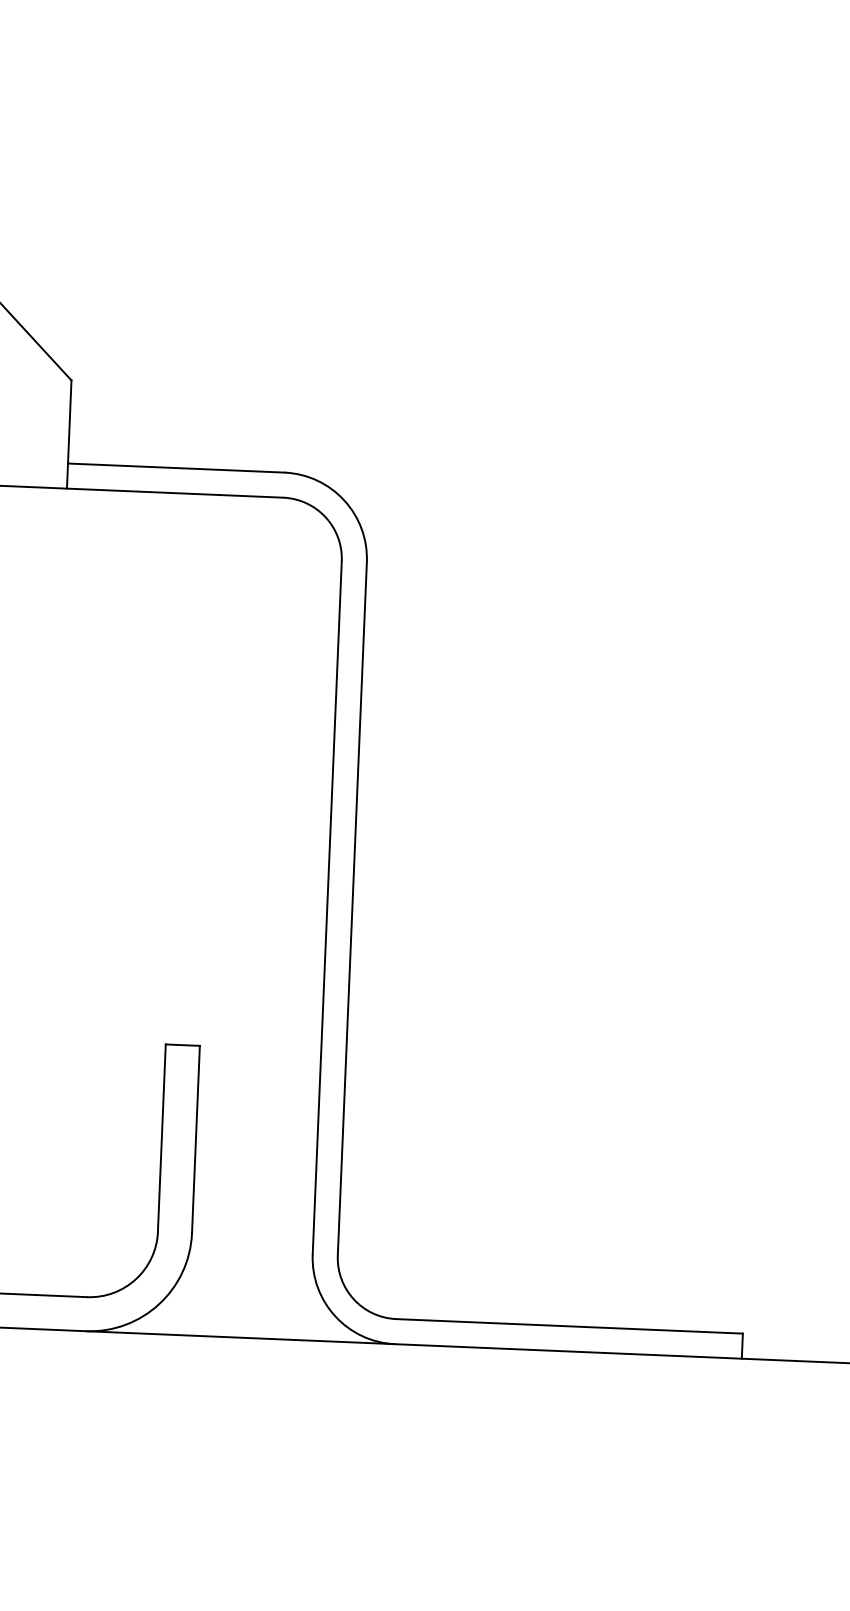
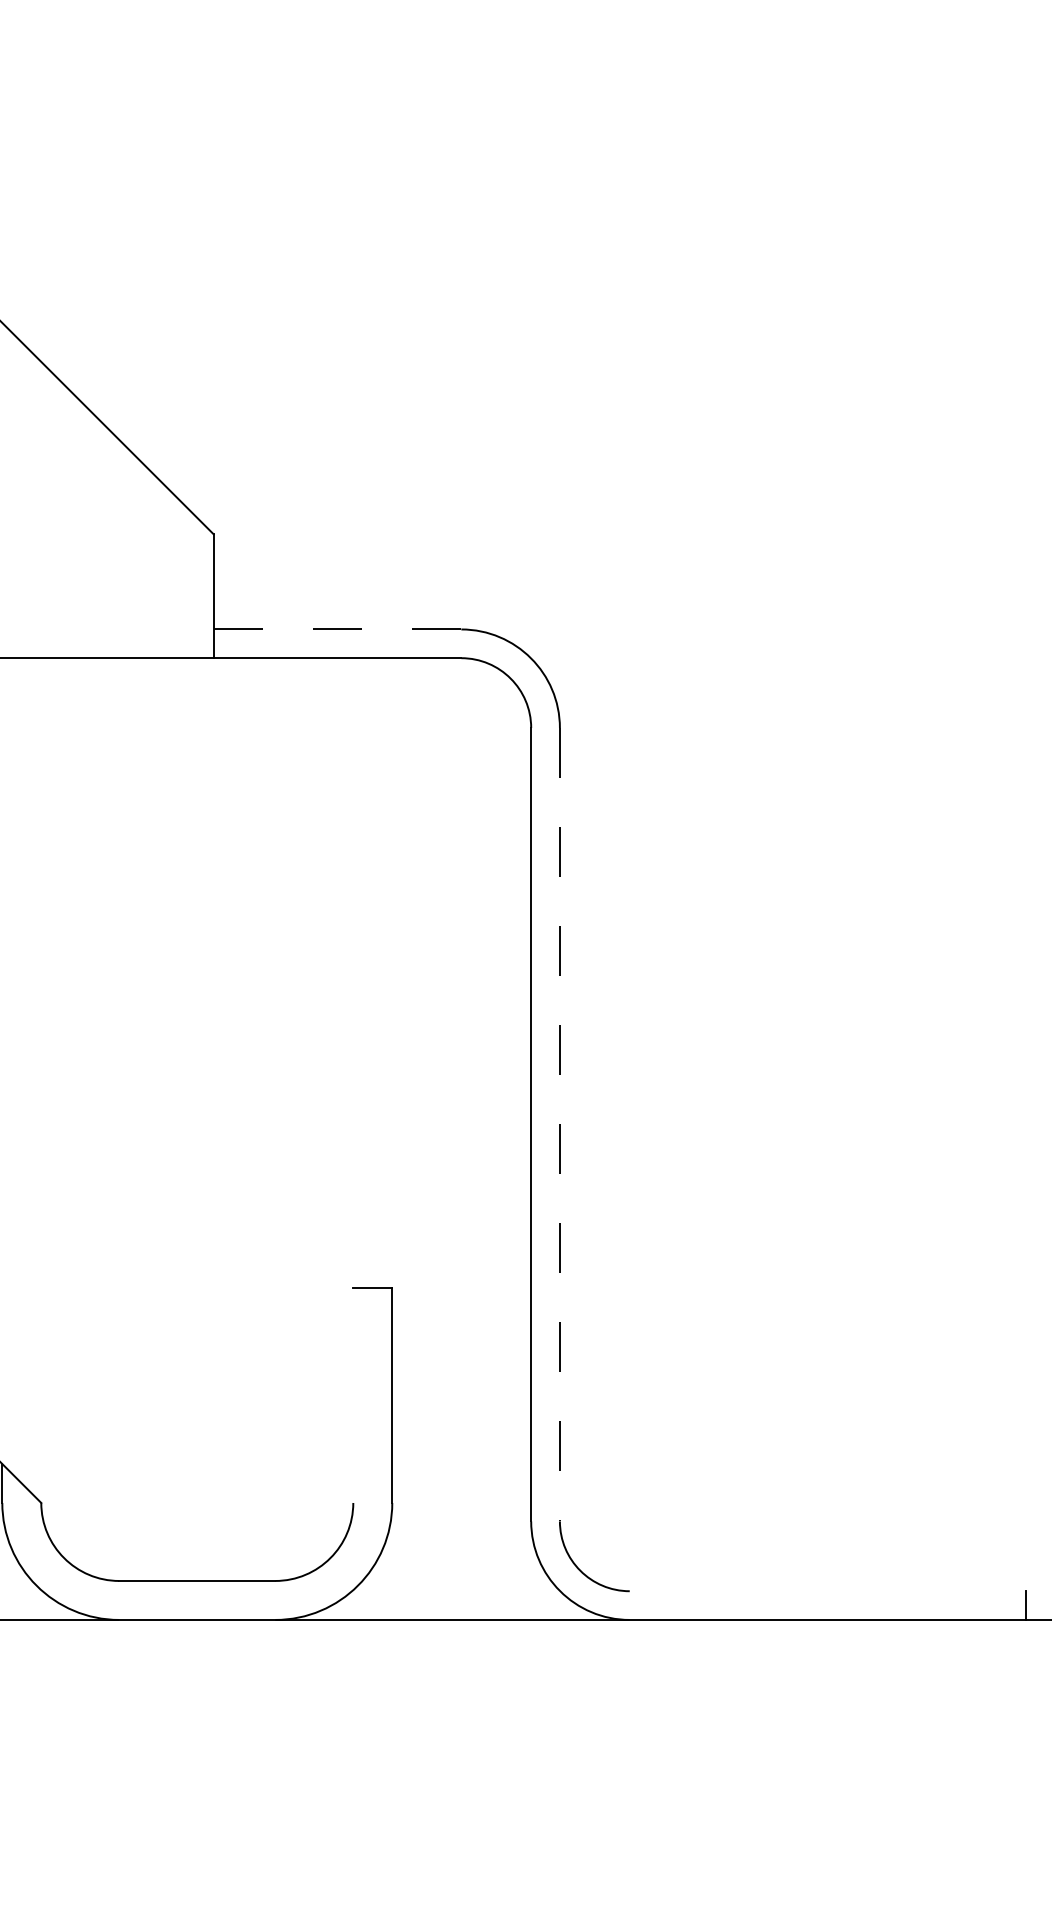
line: (176, 468) -> (337, 629), solid -> dashed
line: (351, 908) -> (559, 1124), solid -> dashed
line: (162, 1137) -> (353, 1395), removed
line: (569, 1326) -> (827, 1591), removed

